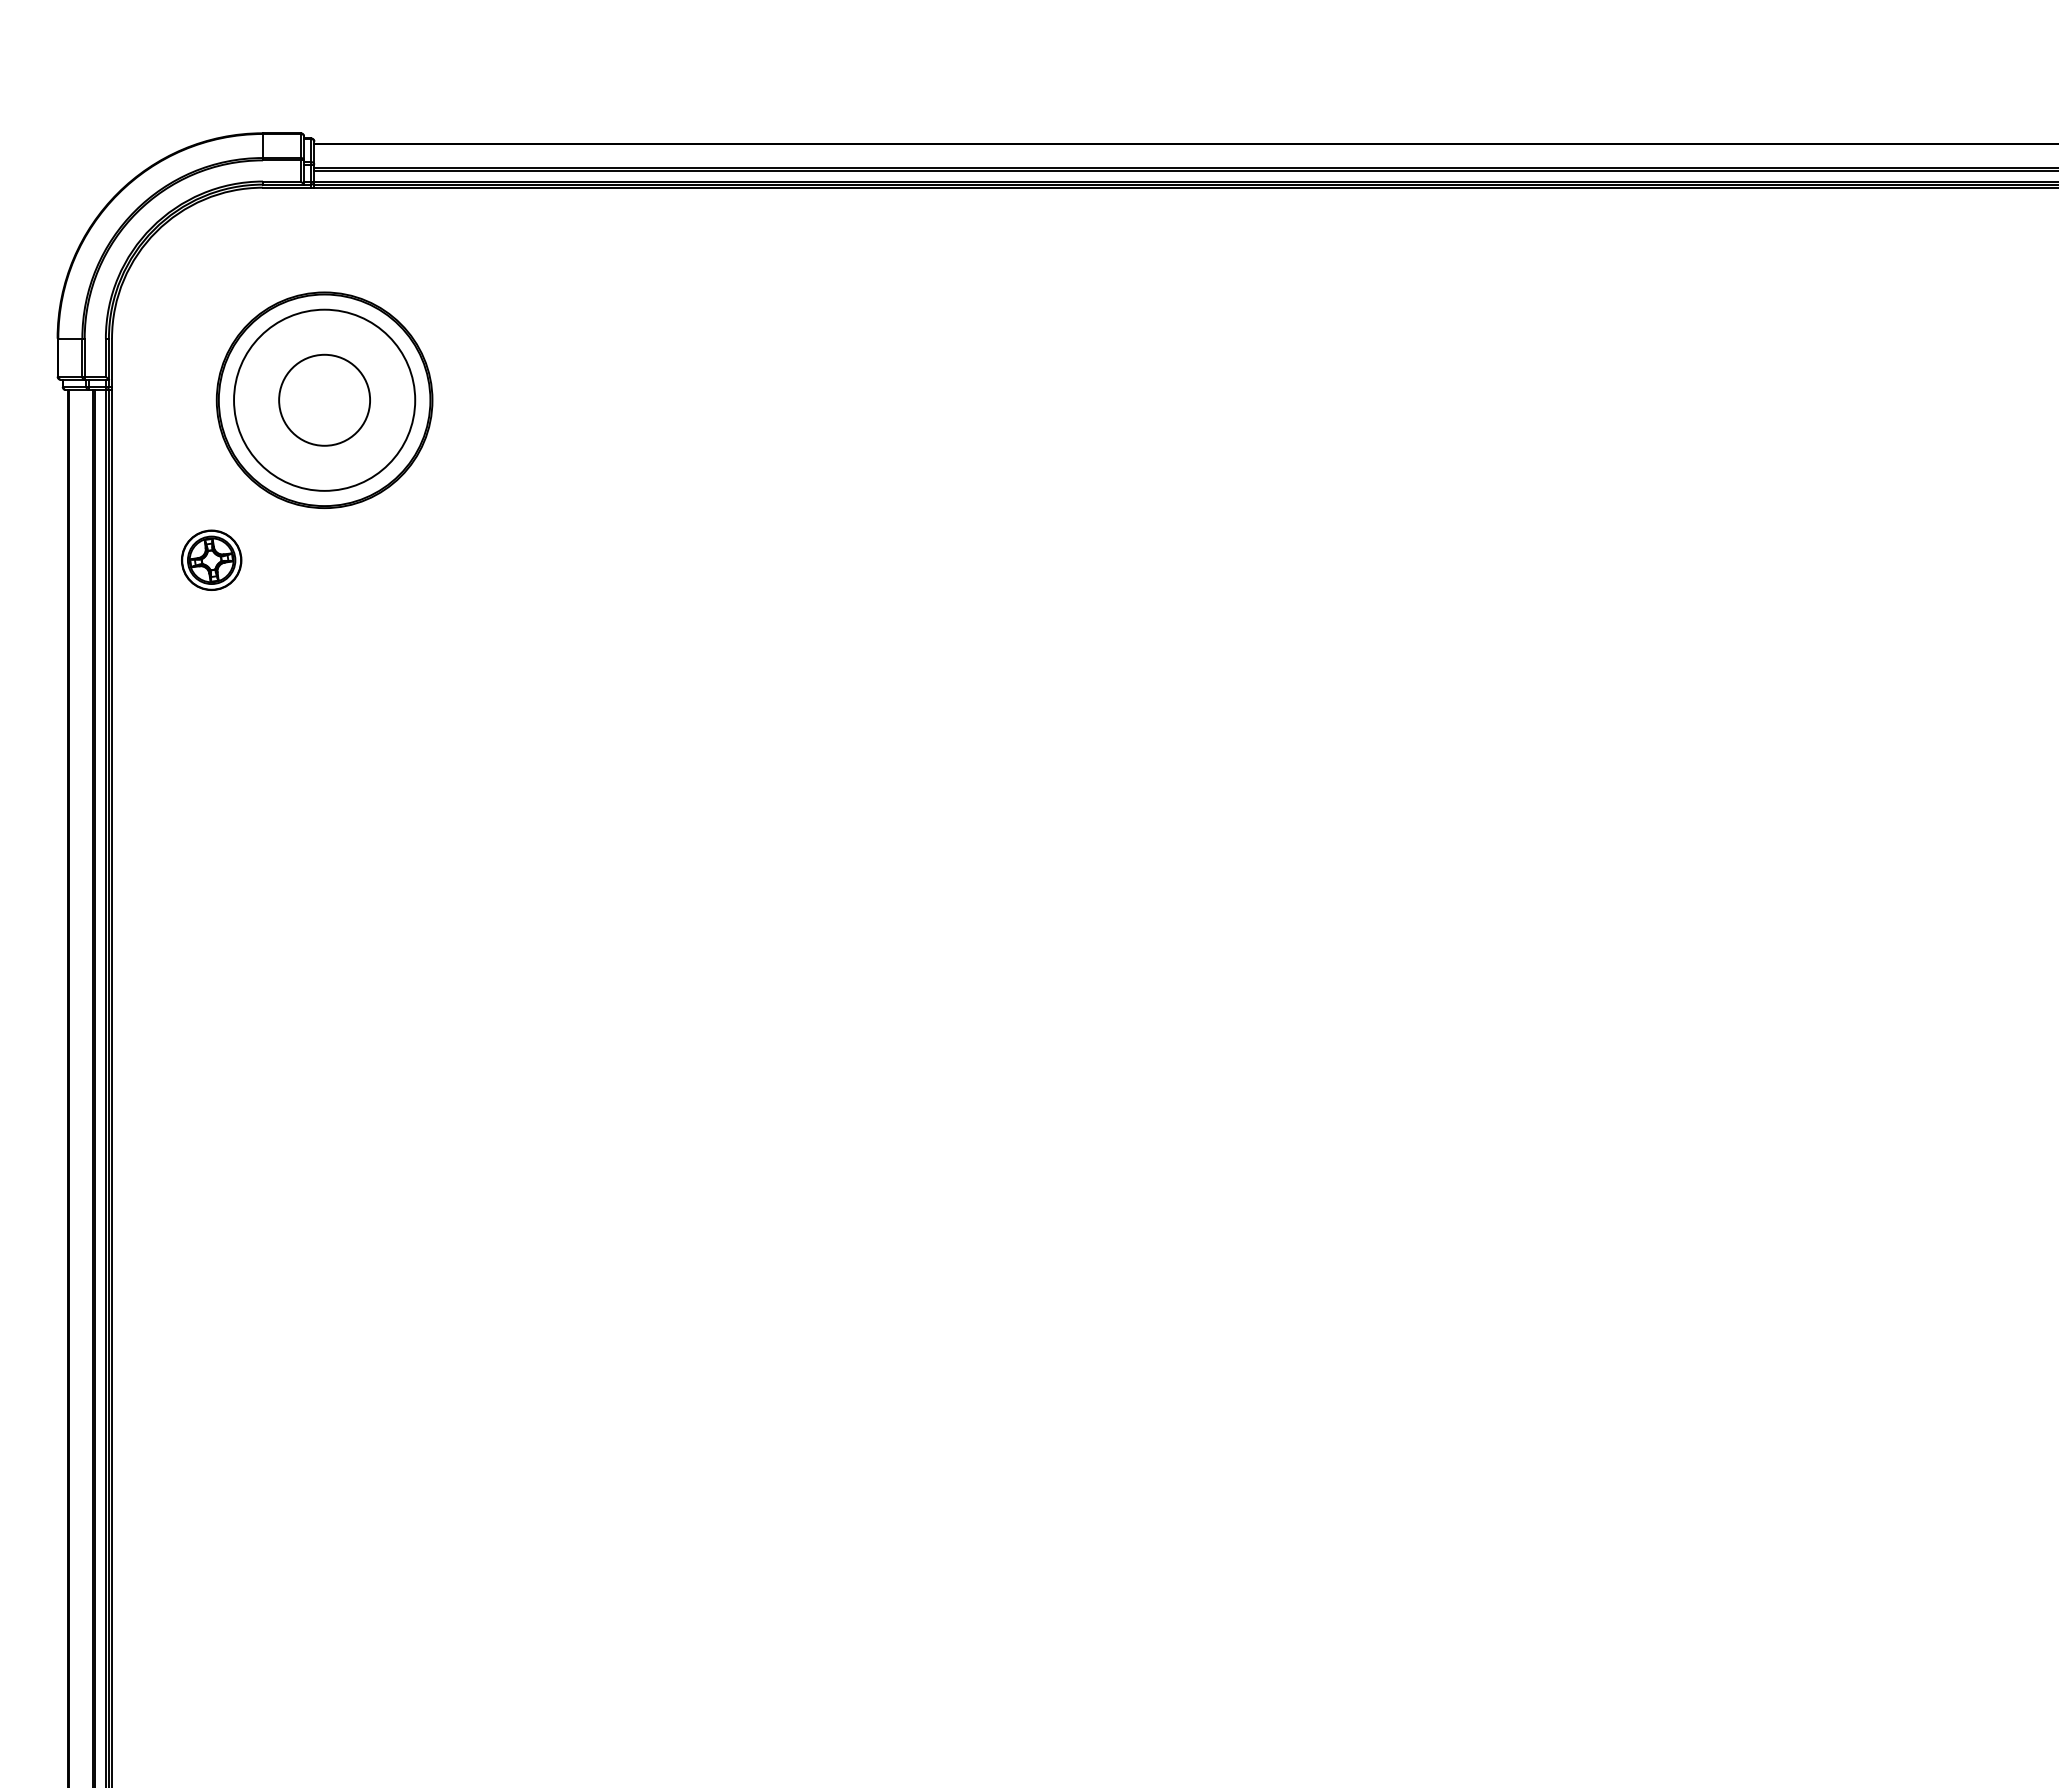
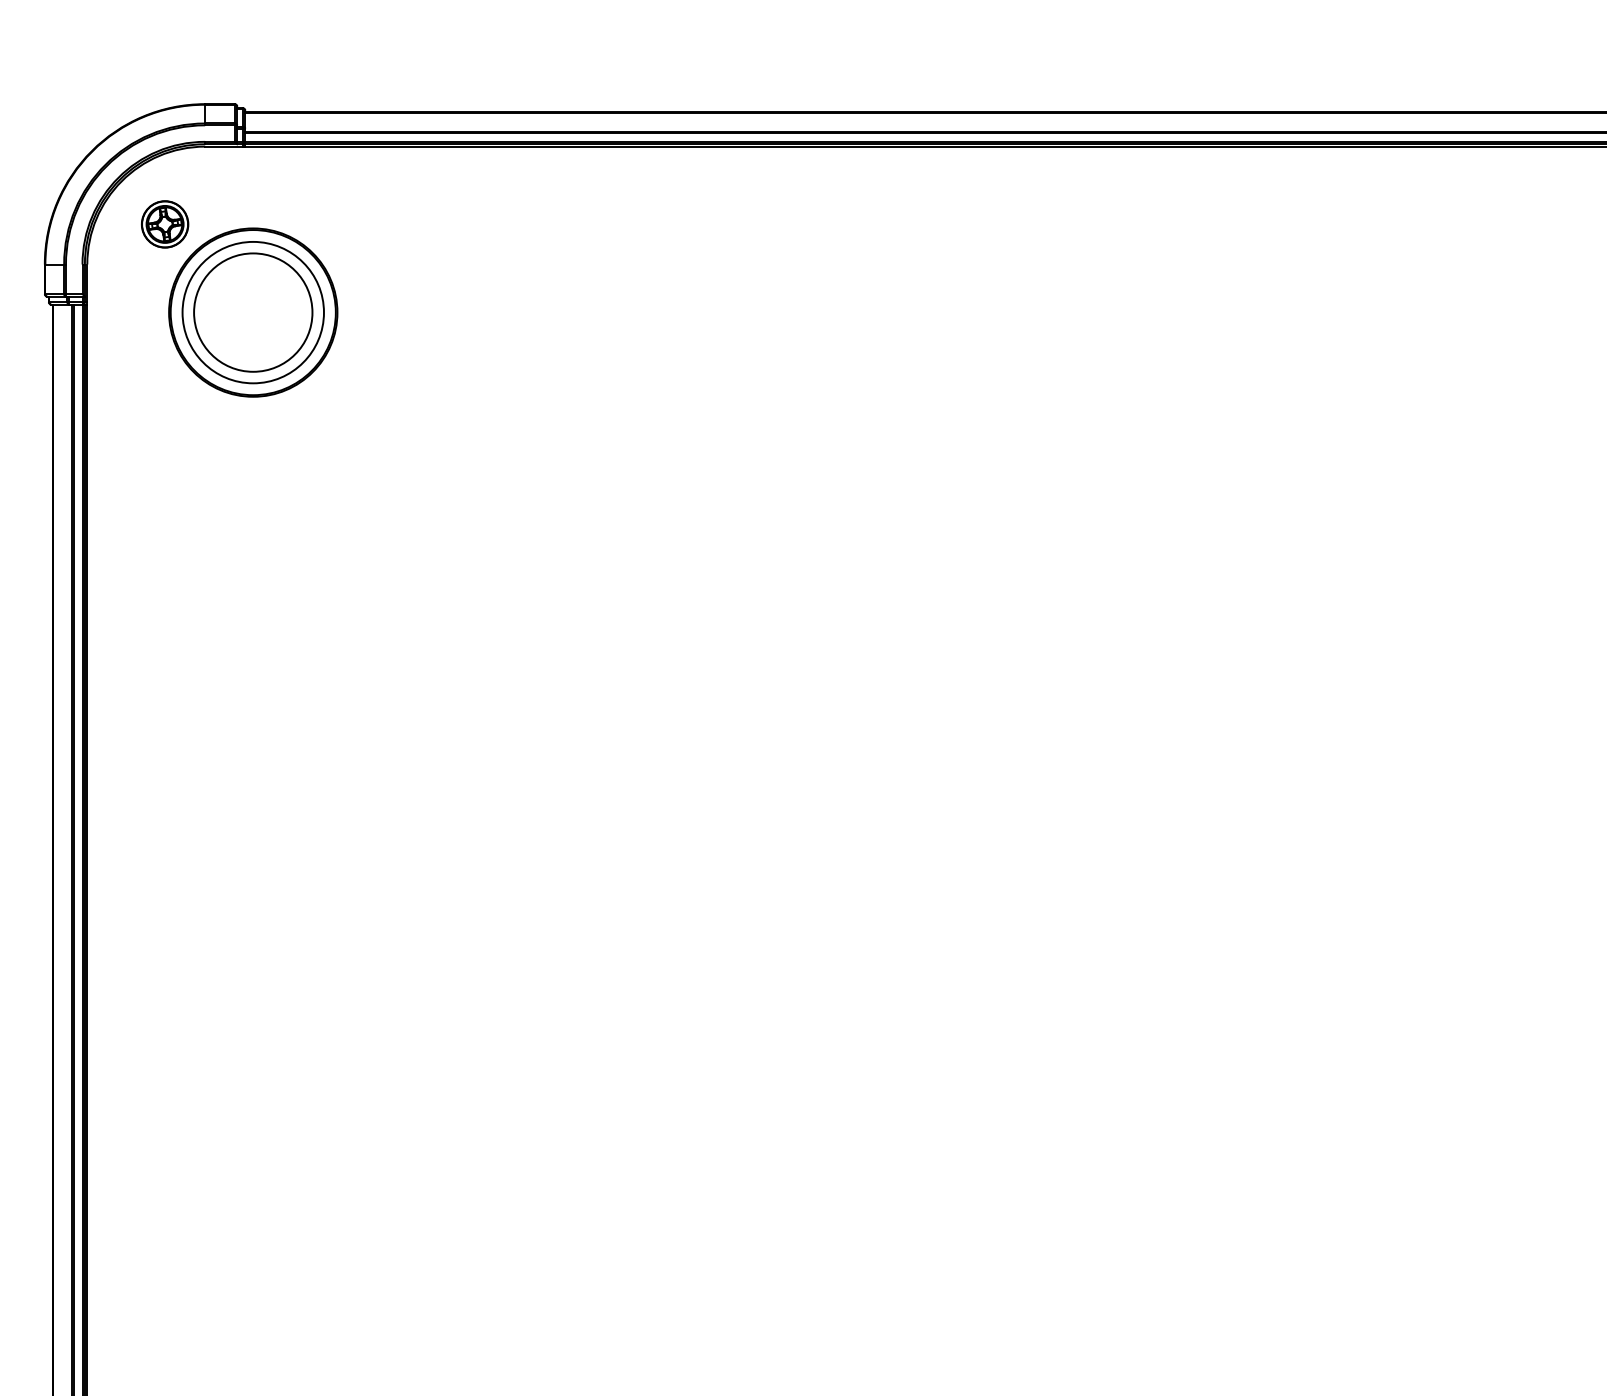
circle: (324, 400) -> (253, 312), size x1.67
part: (211, 559) -> (164, 223), moved

